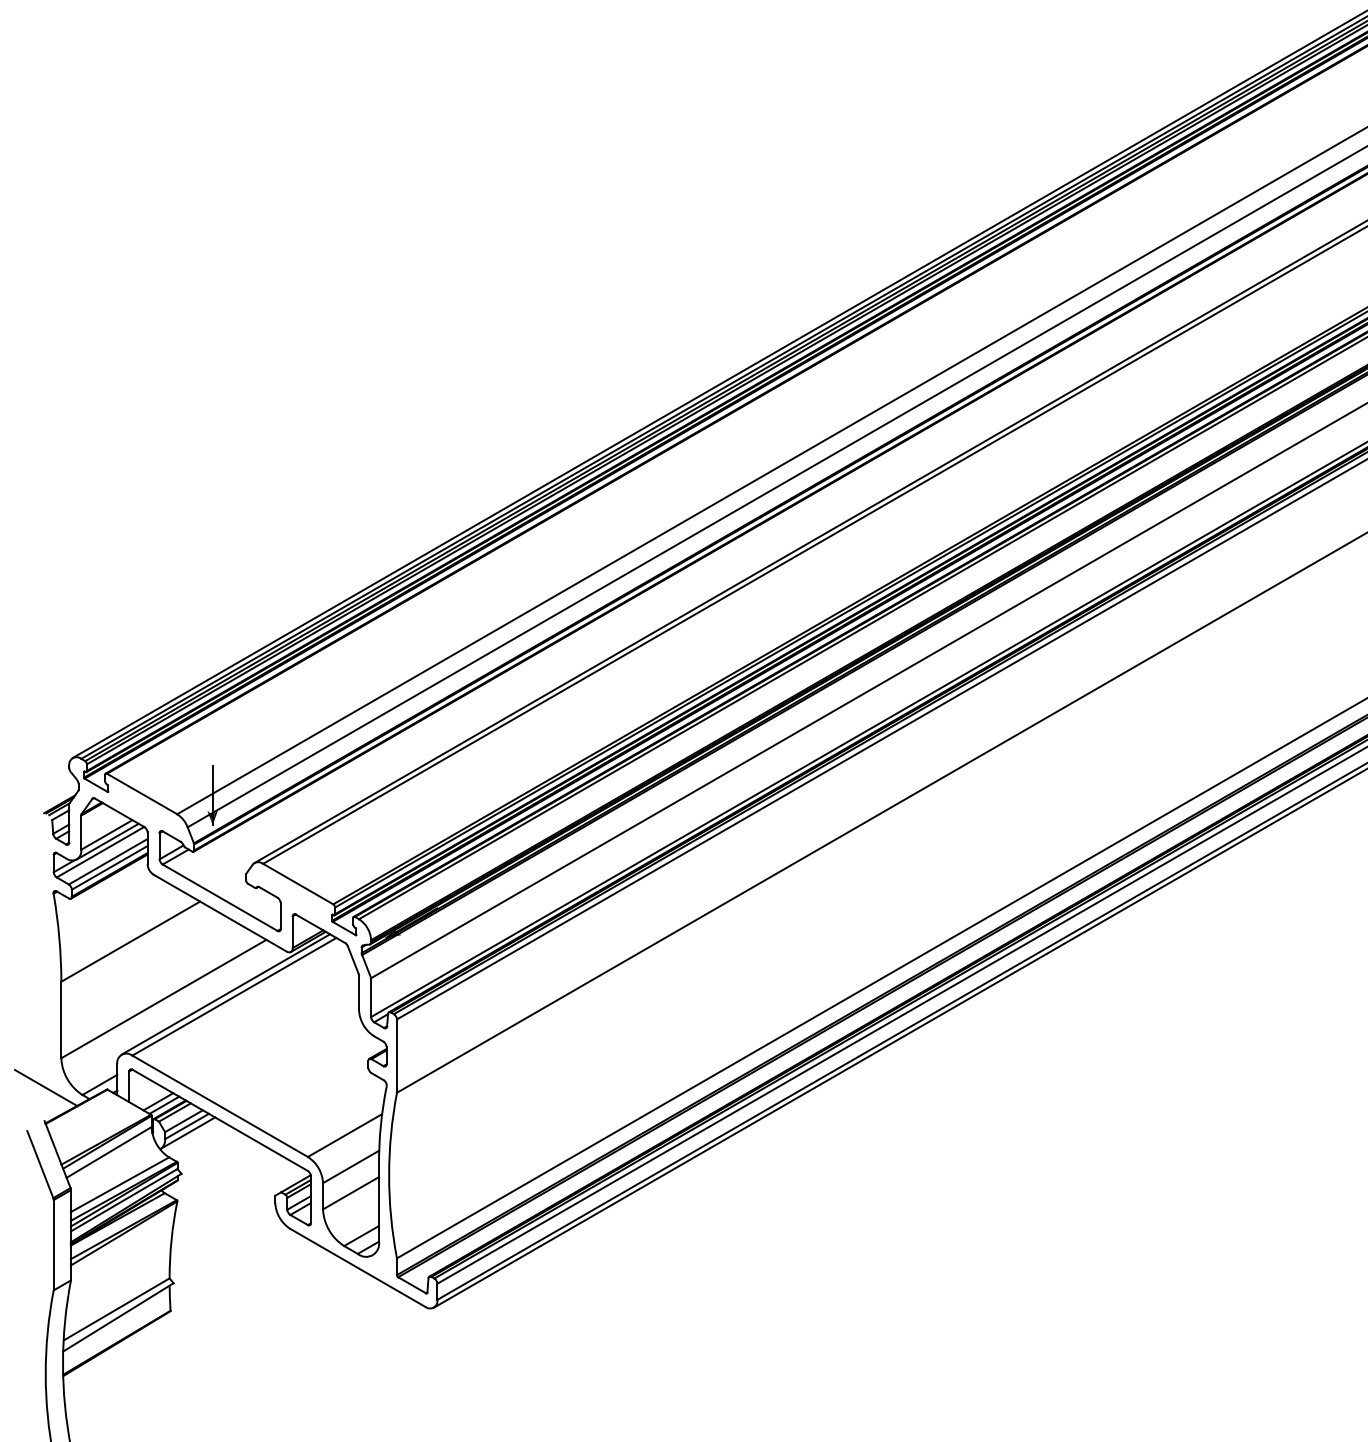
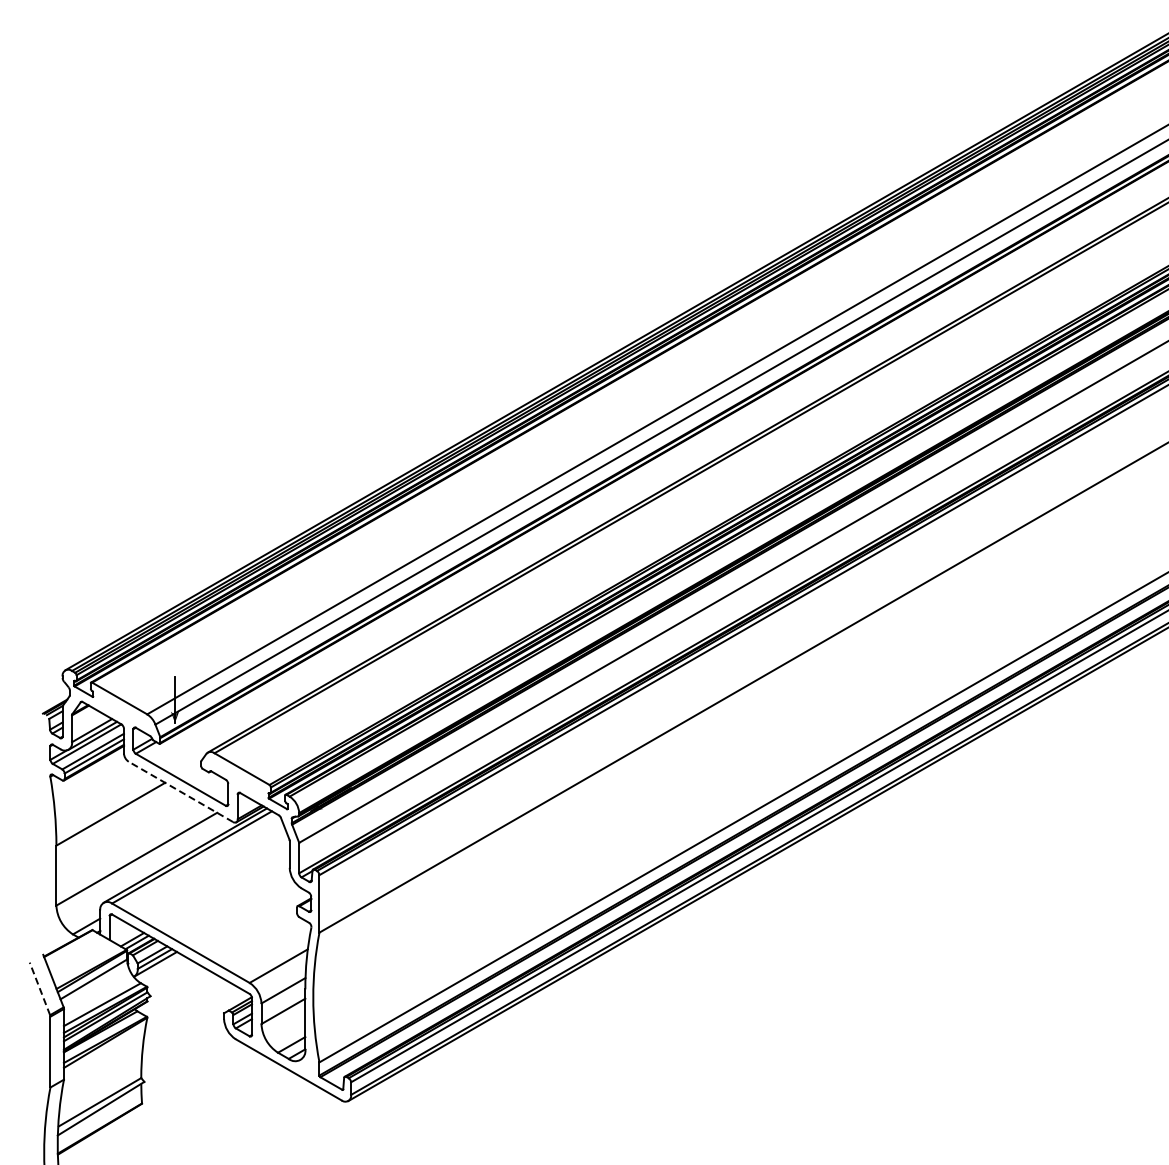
line: (219, 912) -> (180, 791), solid -> dashed
line: (46, 1087) -> (44, 928), removed
line: (39, 1164) -> (39, 988), solid -> dashed

